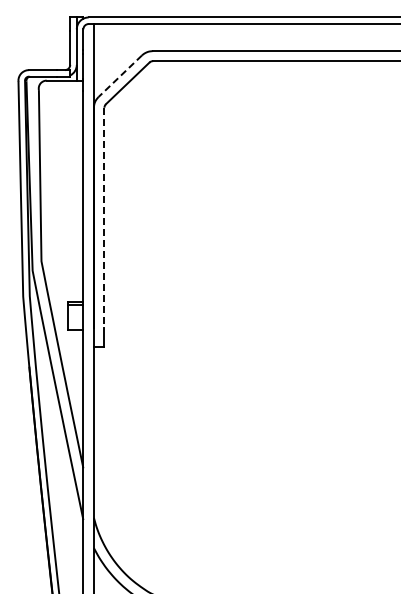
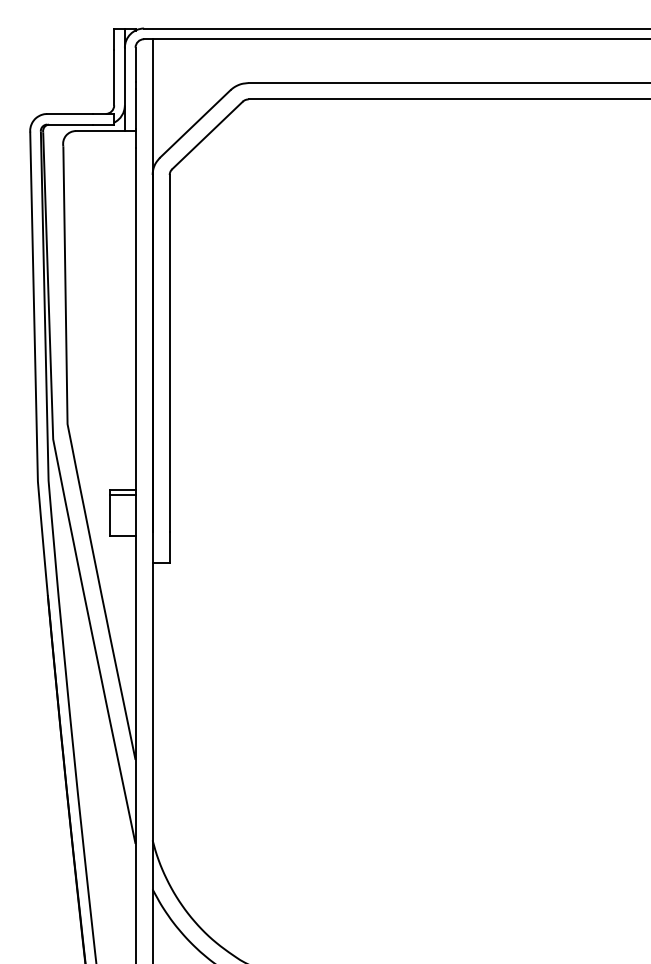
line: (119, 76) -> (194, 124), dashed -> solid
line: (104, 218) -> (169, 354), dashed -> solid

